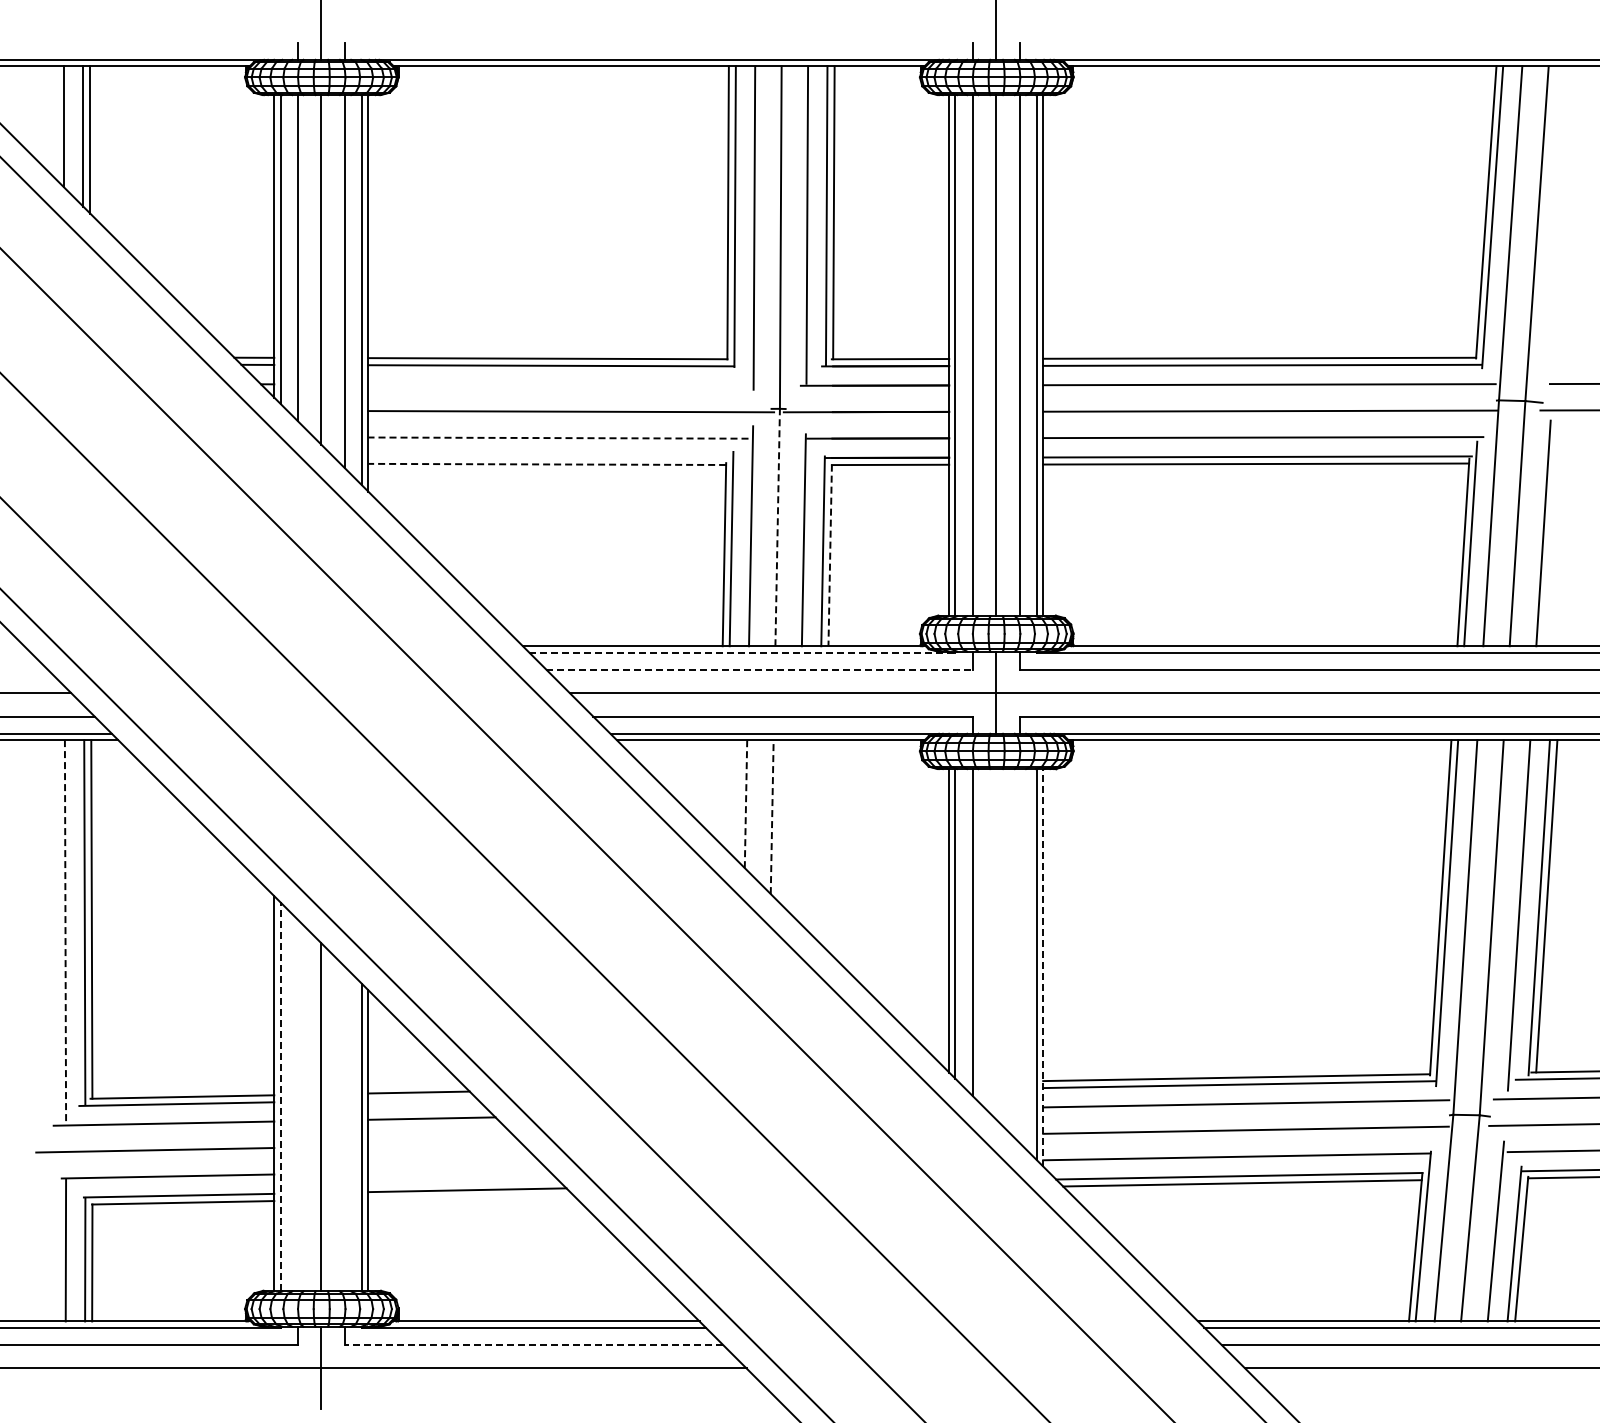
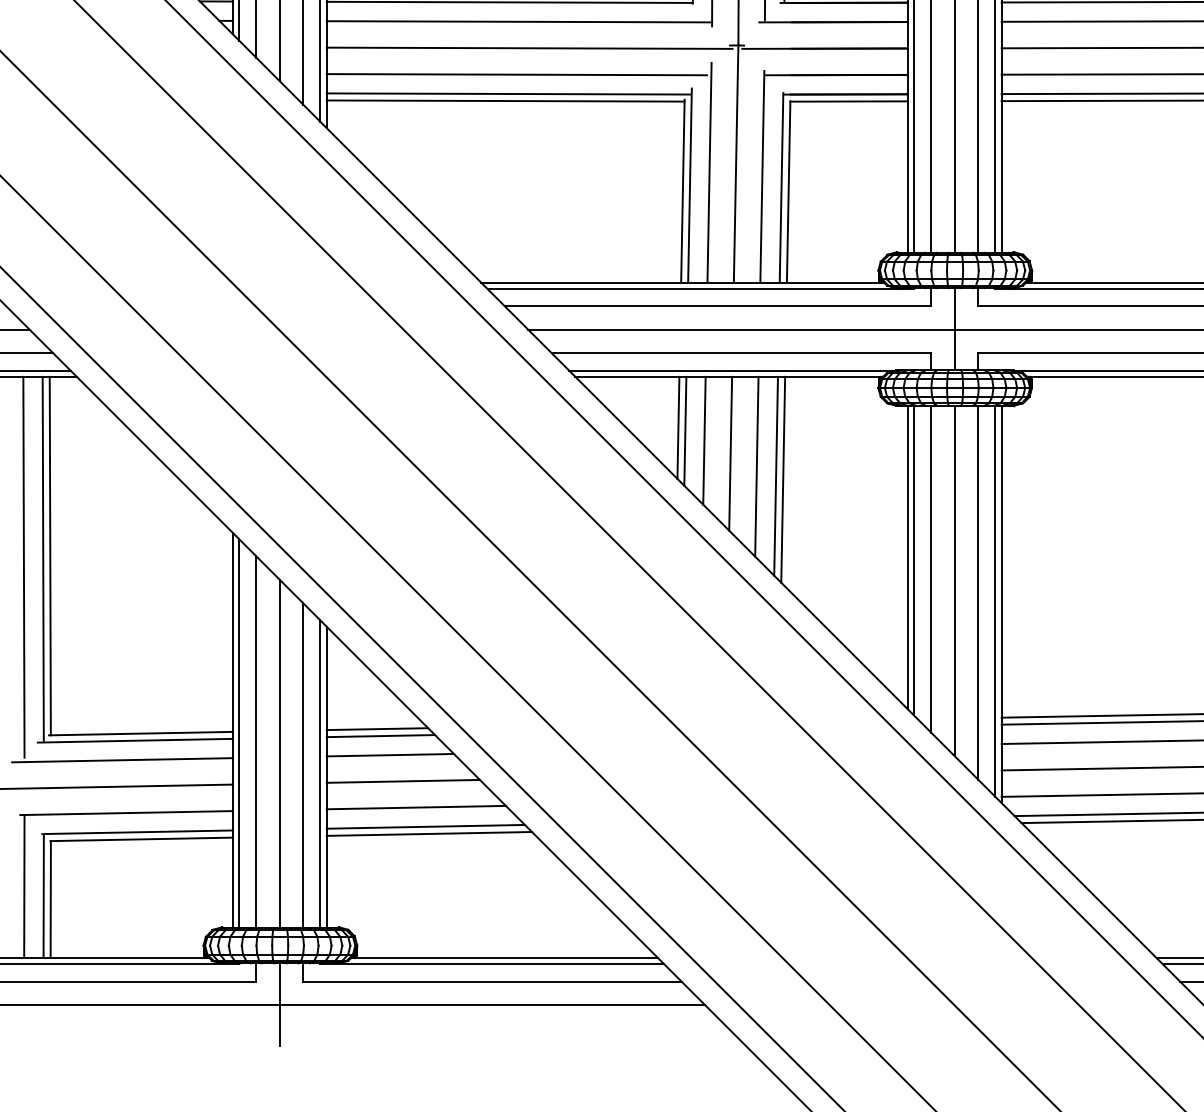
line: (560, 384) -> (518, 21), added
line: (557, 438) -> (515, 75), dashed -> solid
line: (549, 456) -> (507, 93), added
line: (547, 464) -> (505, 101), dashed -> solid
line: (777, 527) -> (735, 164), dashed -> solid
line: (830, 555) -> (788, 192), dashed -> solid
line: (742, 652) -> (700, 289), dashed -> solid
line: (760, 669) -> (718, 306), dashed -> solid
line: (719, 791) -> (677, 428), added
line: (726, 794) -> (684, 431), added
line: (746, 804) -> (704, 441), dashed -> solid
line: (772, 817) -> (730, 454), dashed -> solid
line: (798, 830) -> (756, 467), added
line: (817, 839) -> (775, 476), added
line: (824, 843) -> (782, 480), added
line: (65, 930) -> (23, 567), dashed -> solid
line: (996, 944) -> (954, 581), added
line: (1019, 956) -> (977, 593), added
line: (1043, 967) -> (1001, 604), dashed -> solid
line: (280, 1096) -> (238, 733), dashed -> solid
line: (422, 1099) -> (380, 736), added
line: (297, 1105) -> (255, 742), added
line: (344, 1128) -> (302, 765), added
line: (444, 1144) -> (402, 781), added
line: (457, 1170) -> (415, 807), added
line: (470, 1197) -> (428, 834), added
line: (533, 1344) -> (491, 981), dashed -> solid

